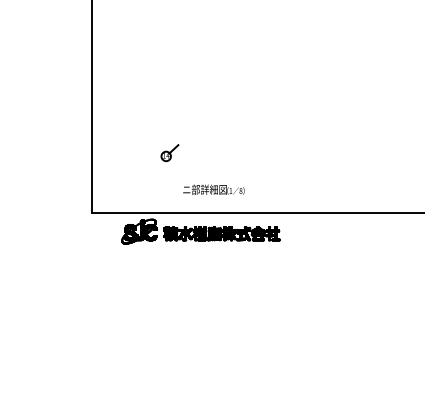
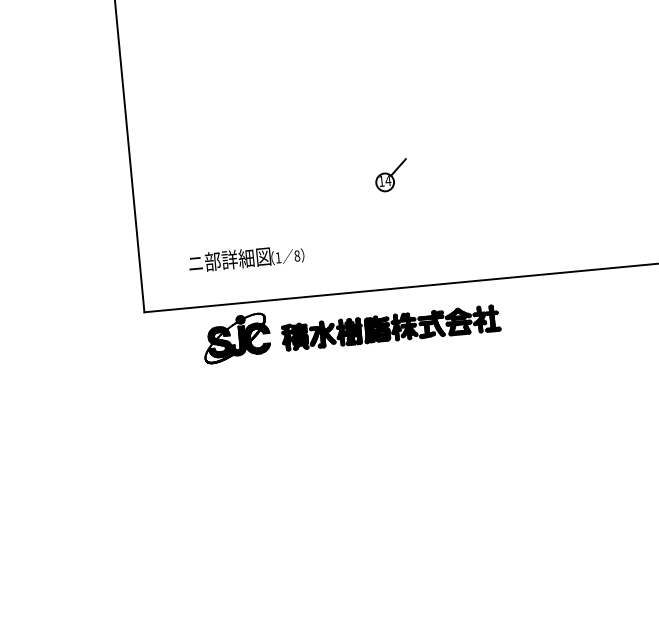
part: (169, 153) -> (390, 176), moved
text: (213, 189) -> (245, 258), moved

